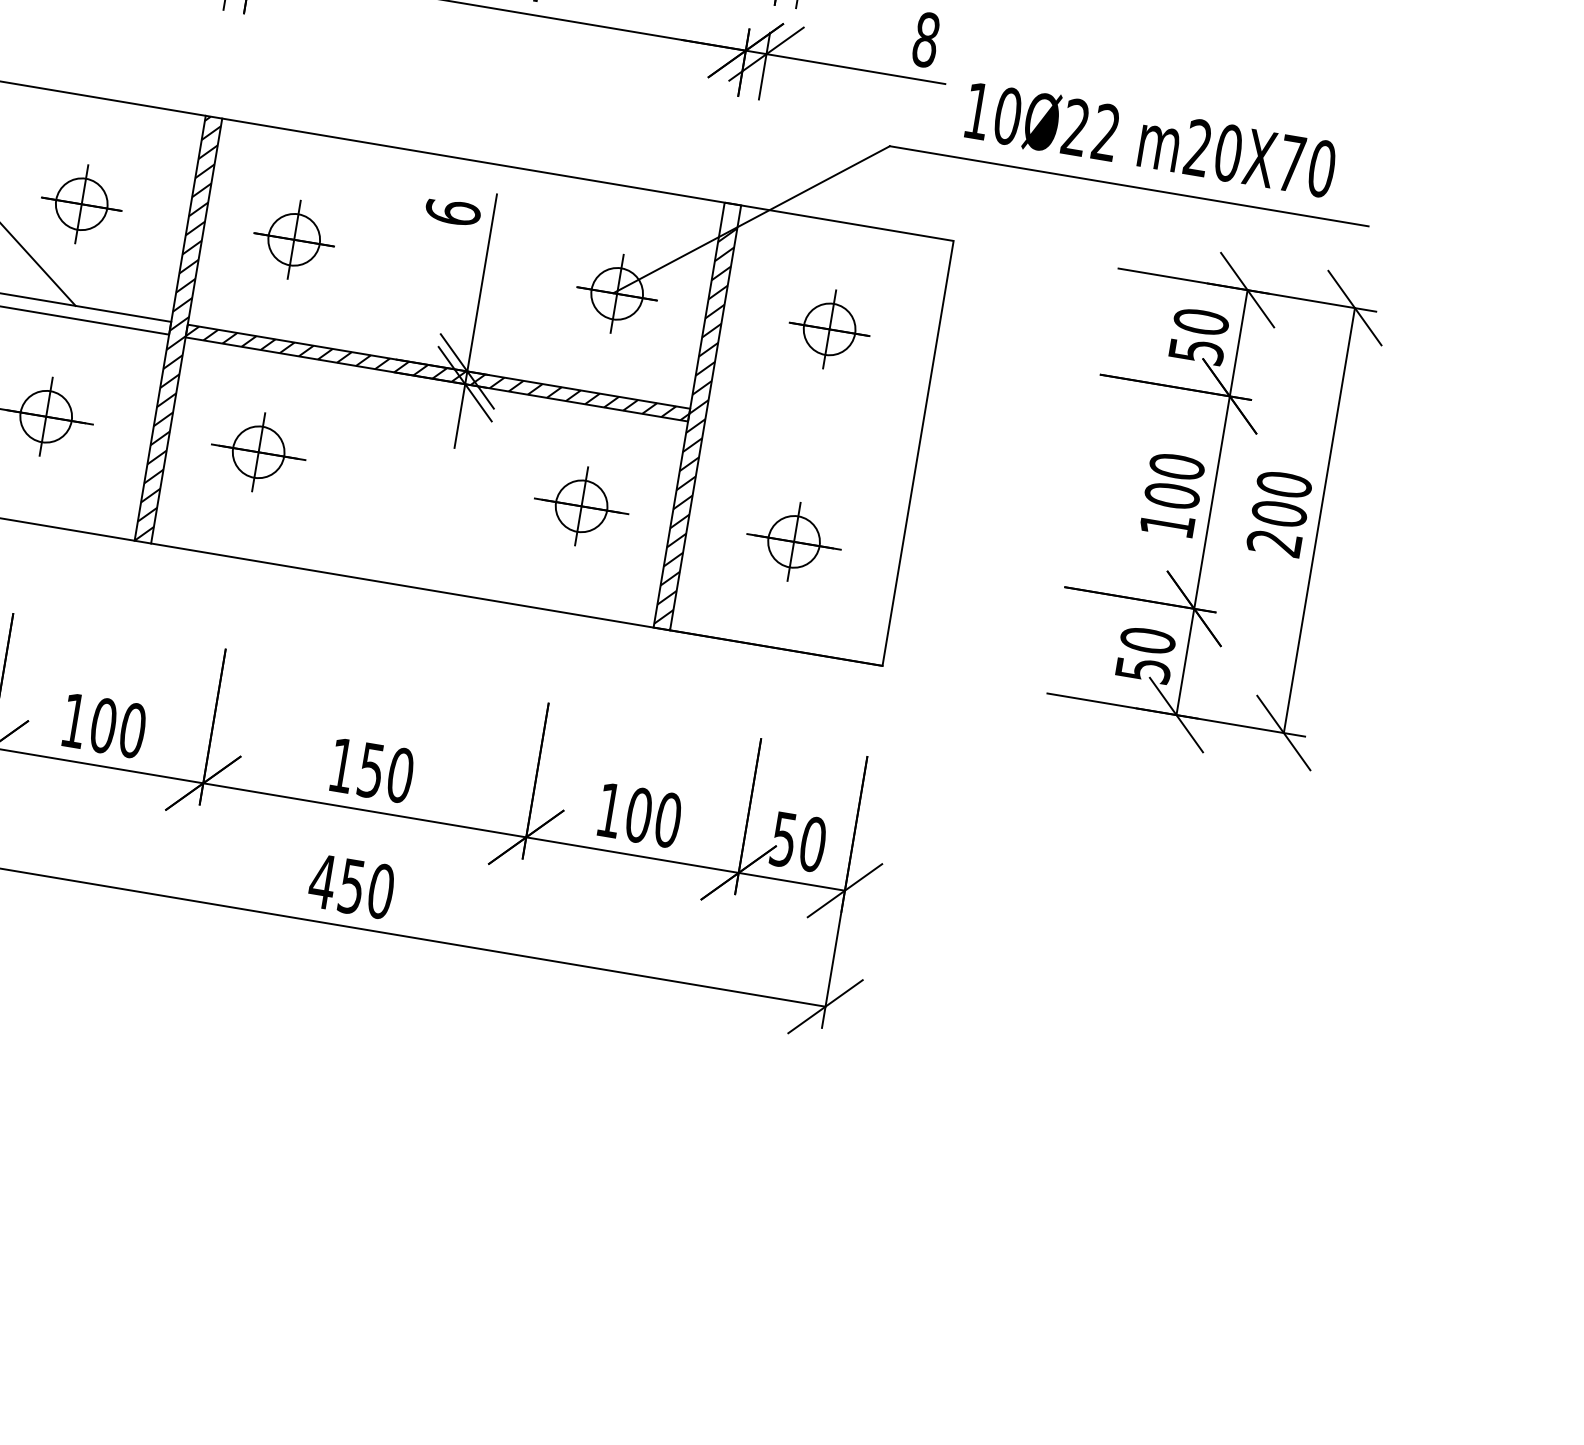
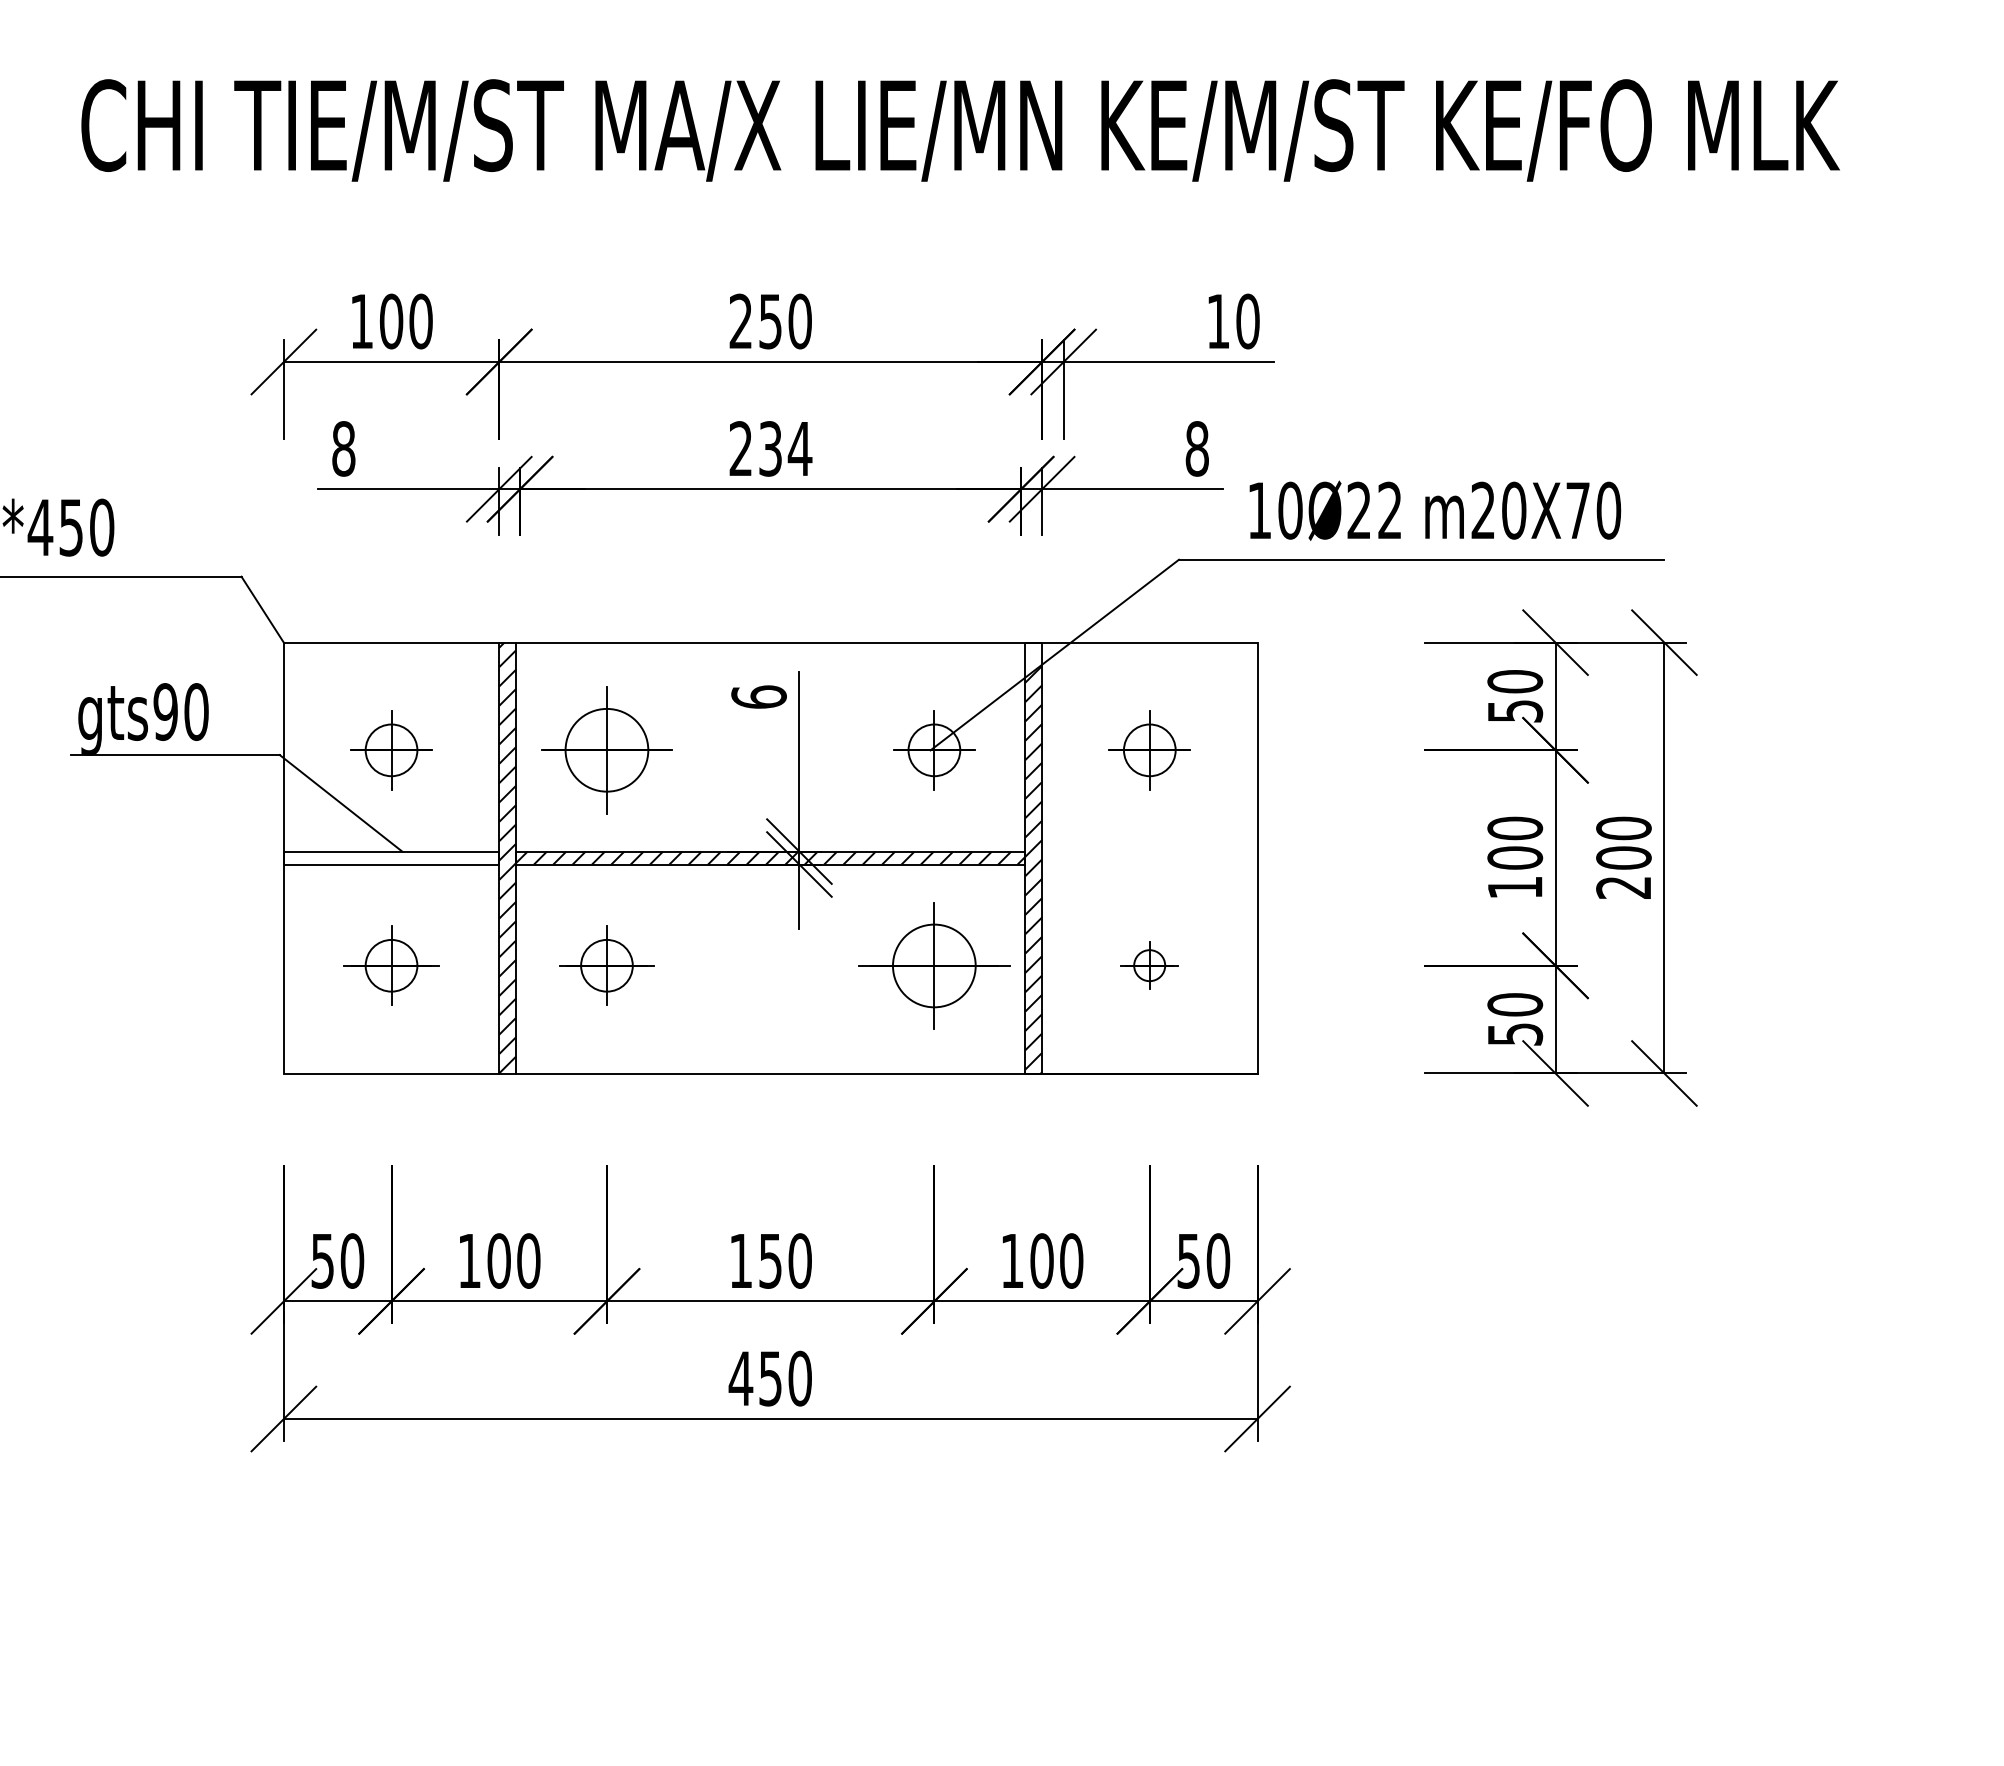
part: (293, 239) -> (606, 750), size x1.6
part: (581, 506) -> (934, 965), size x1.6
part: (793, 541) -> (1149, 965), size x0.6

